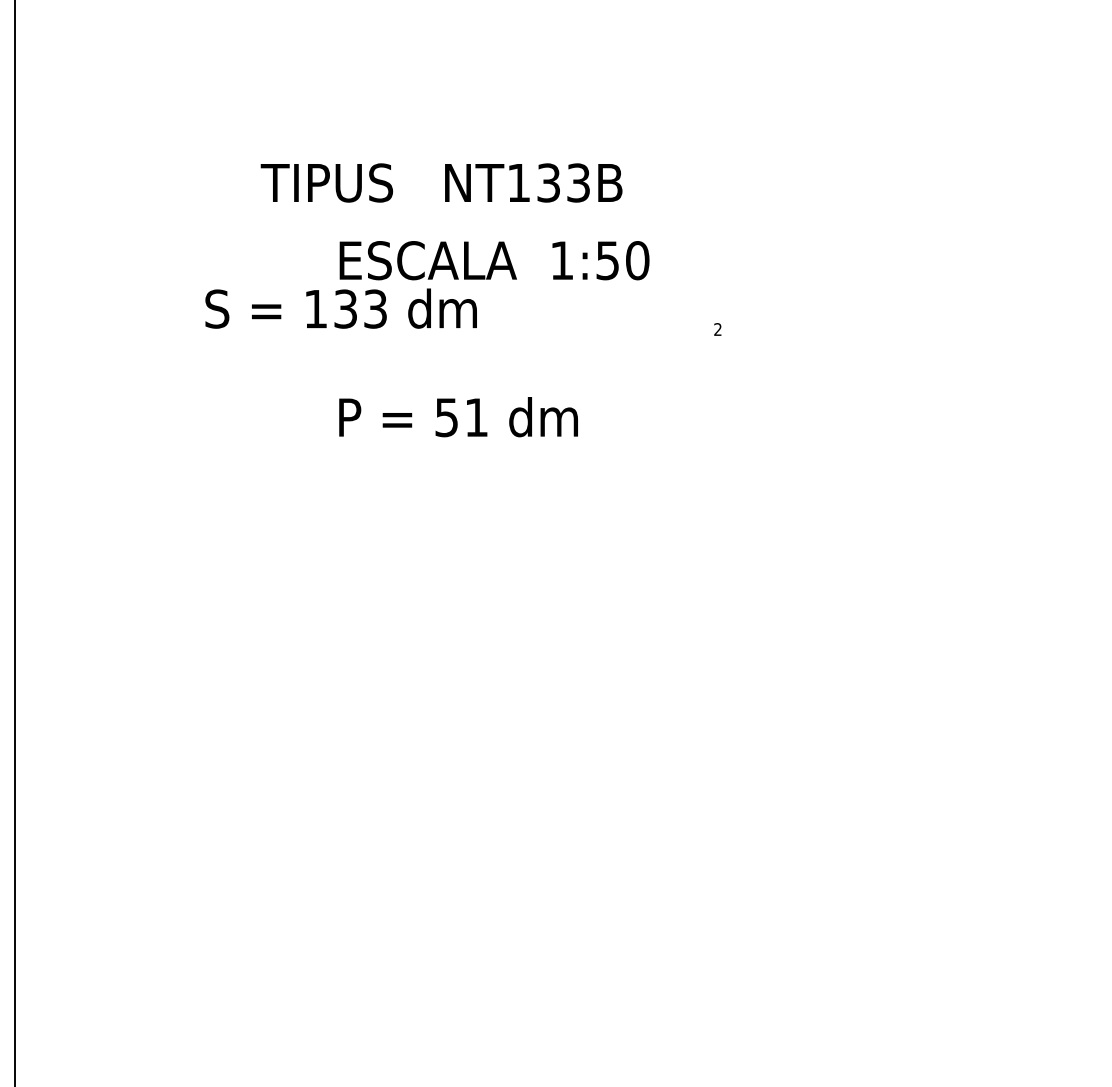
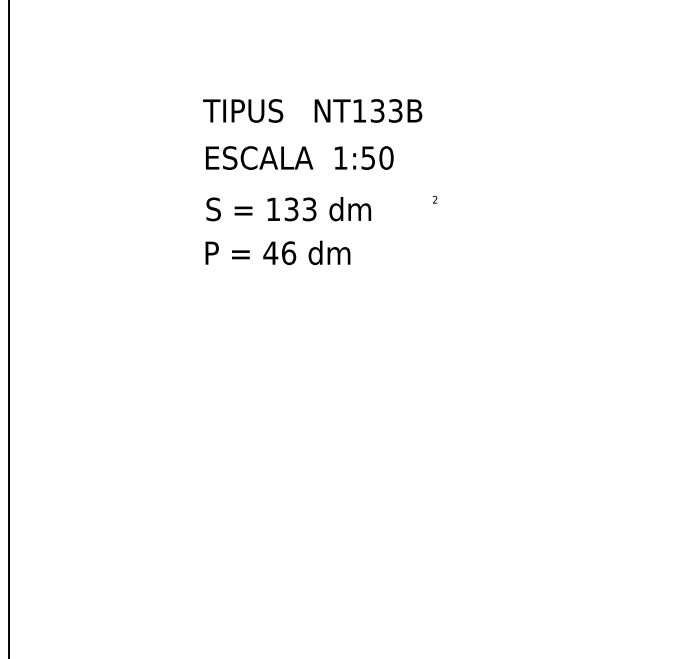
text: (441, 182) -> (312, 110), moved
text: (340, 309) -> (288, 209), moved
text: (461, 418) -> (279, 253), 51 -> 46

